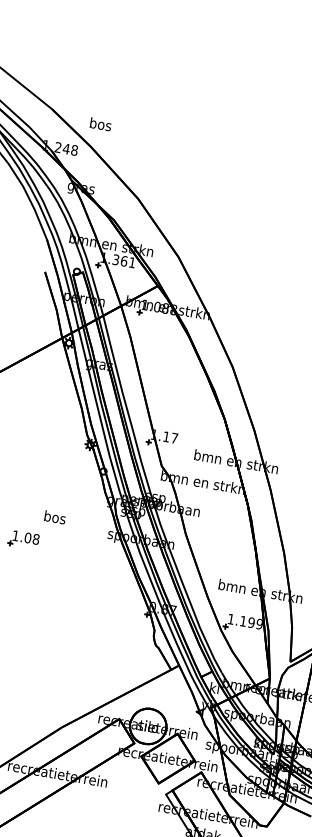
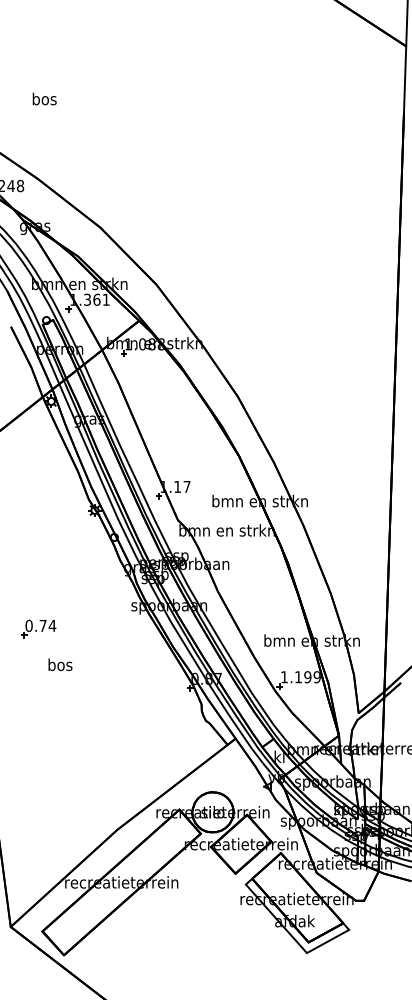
text: (100, 123) -> (44, 98), moved
text: (55, 517) -> (60, 664), moved
text: (25, 537) -> (40, 625), 1.08 -> 0.74

